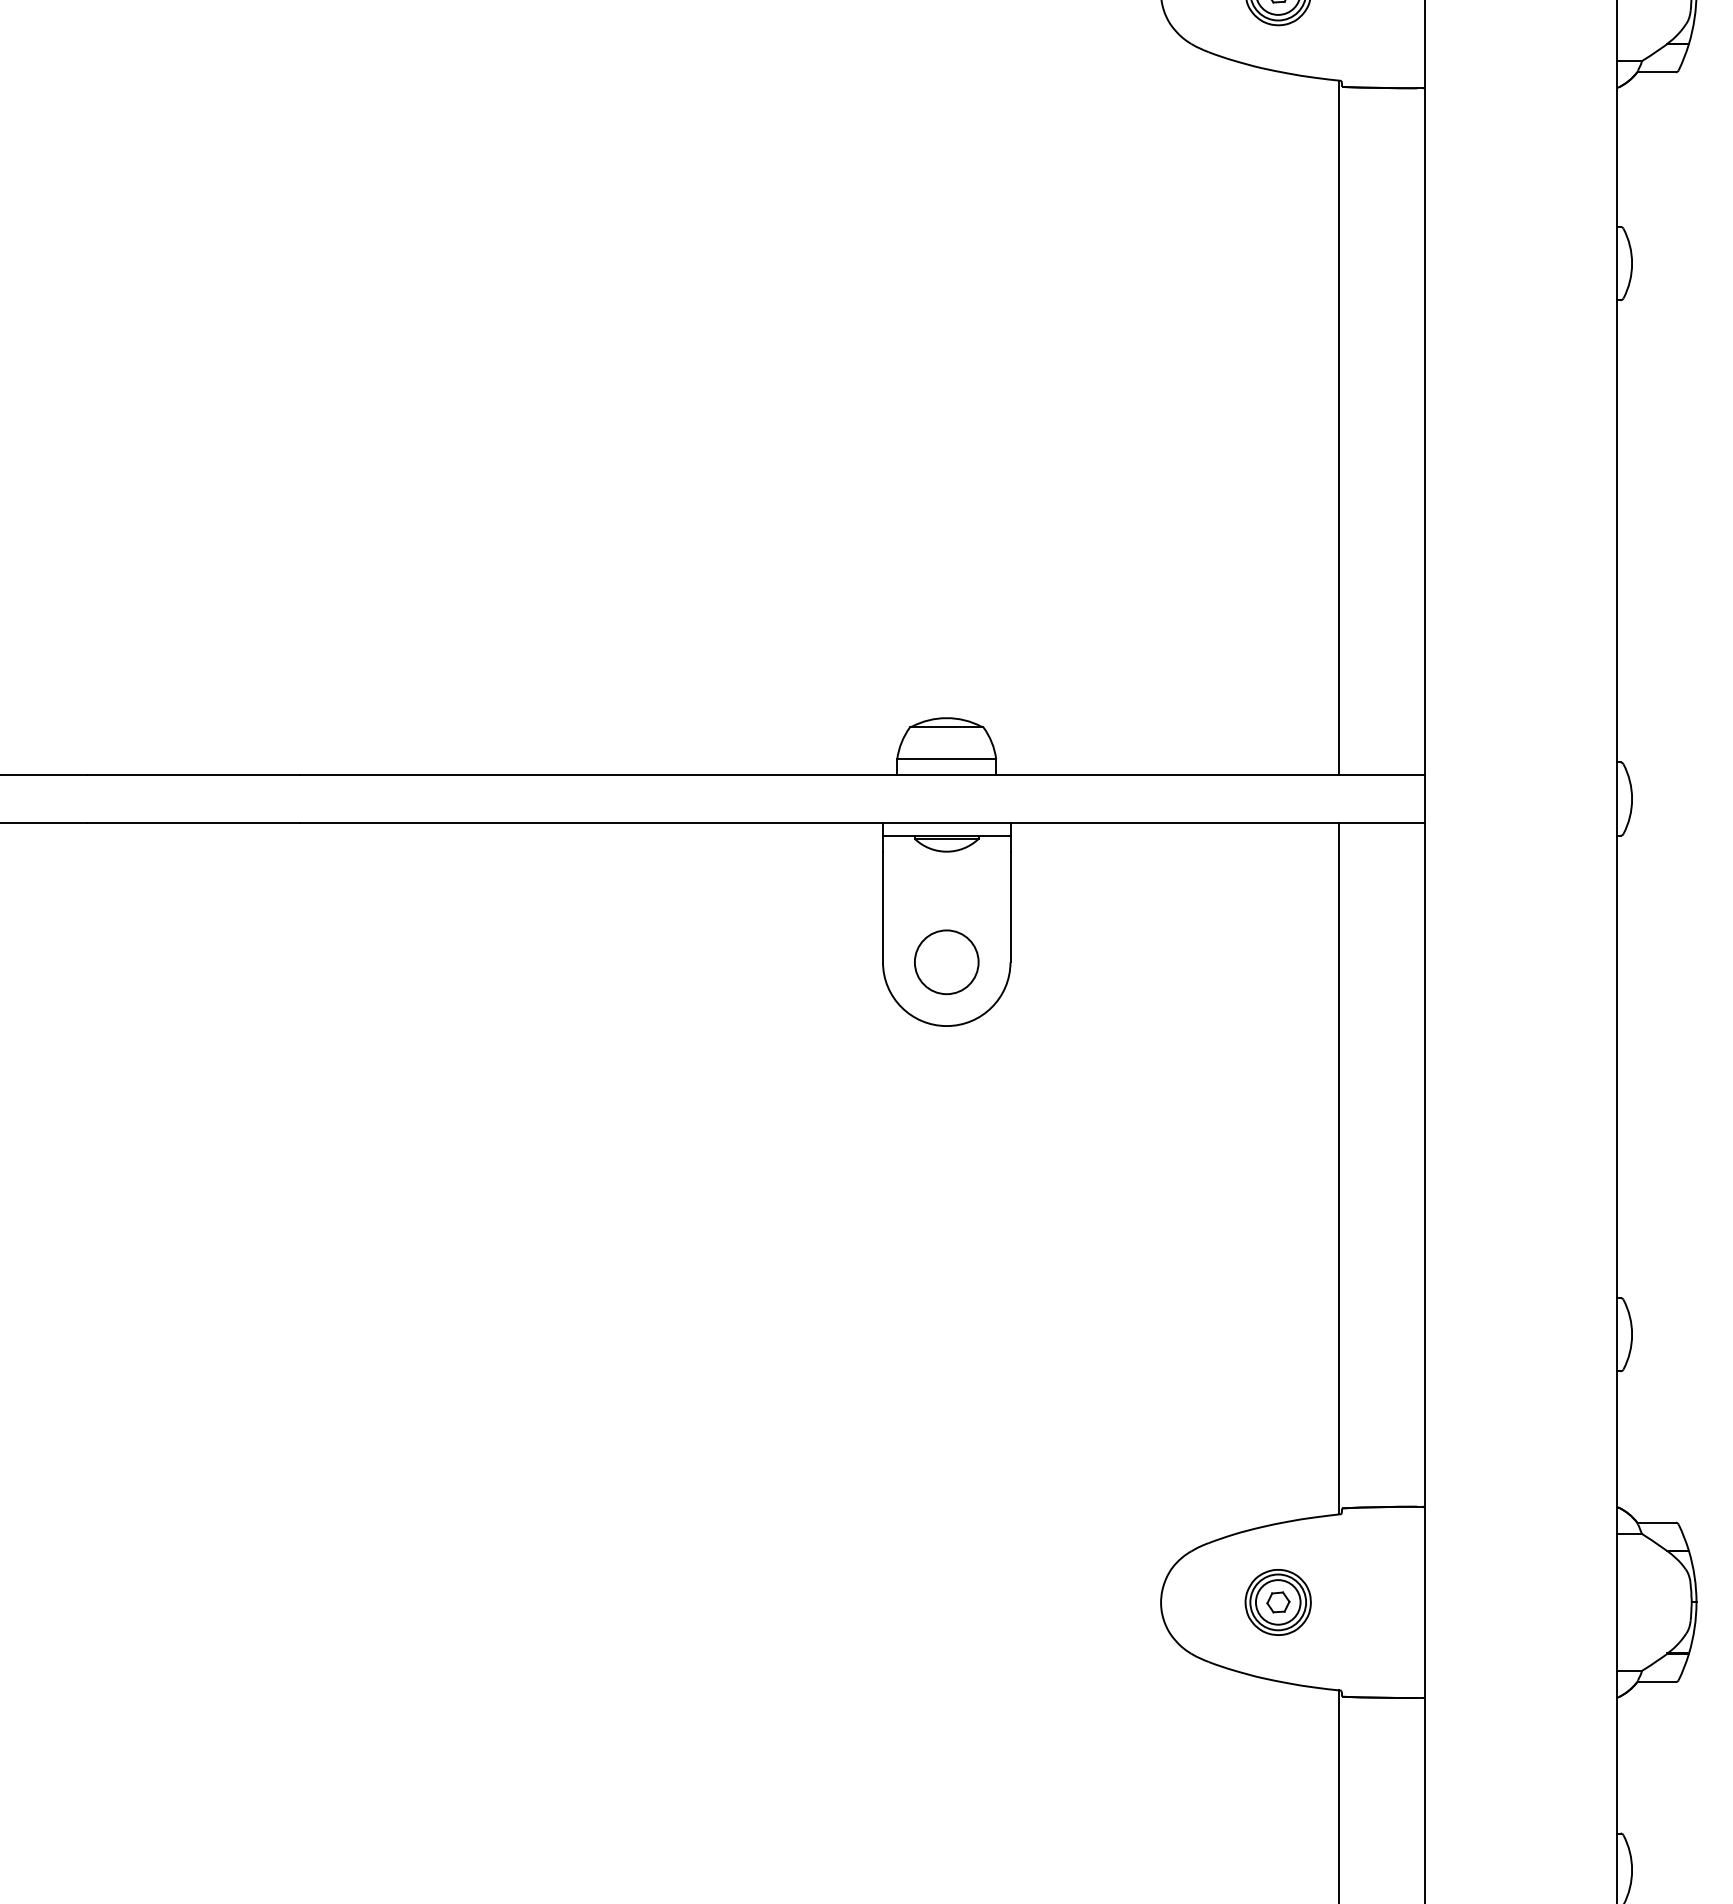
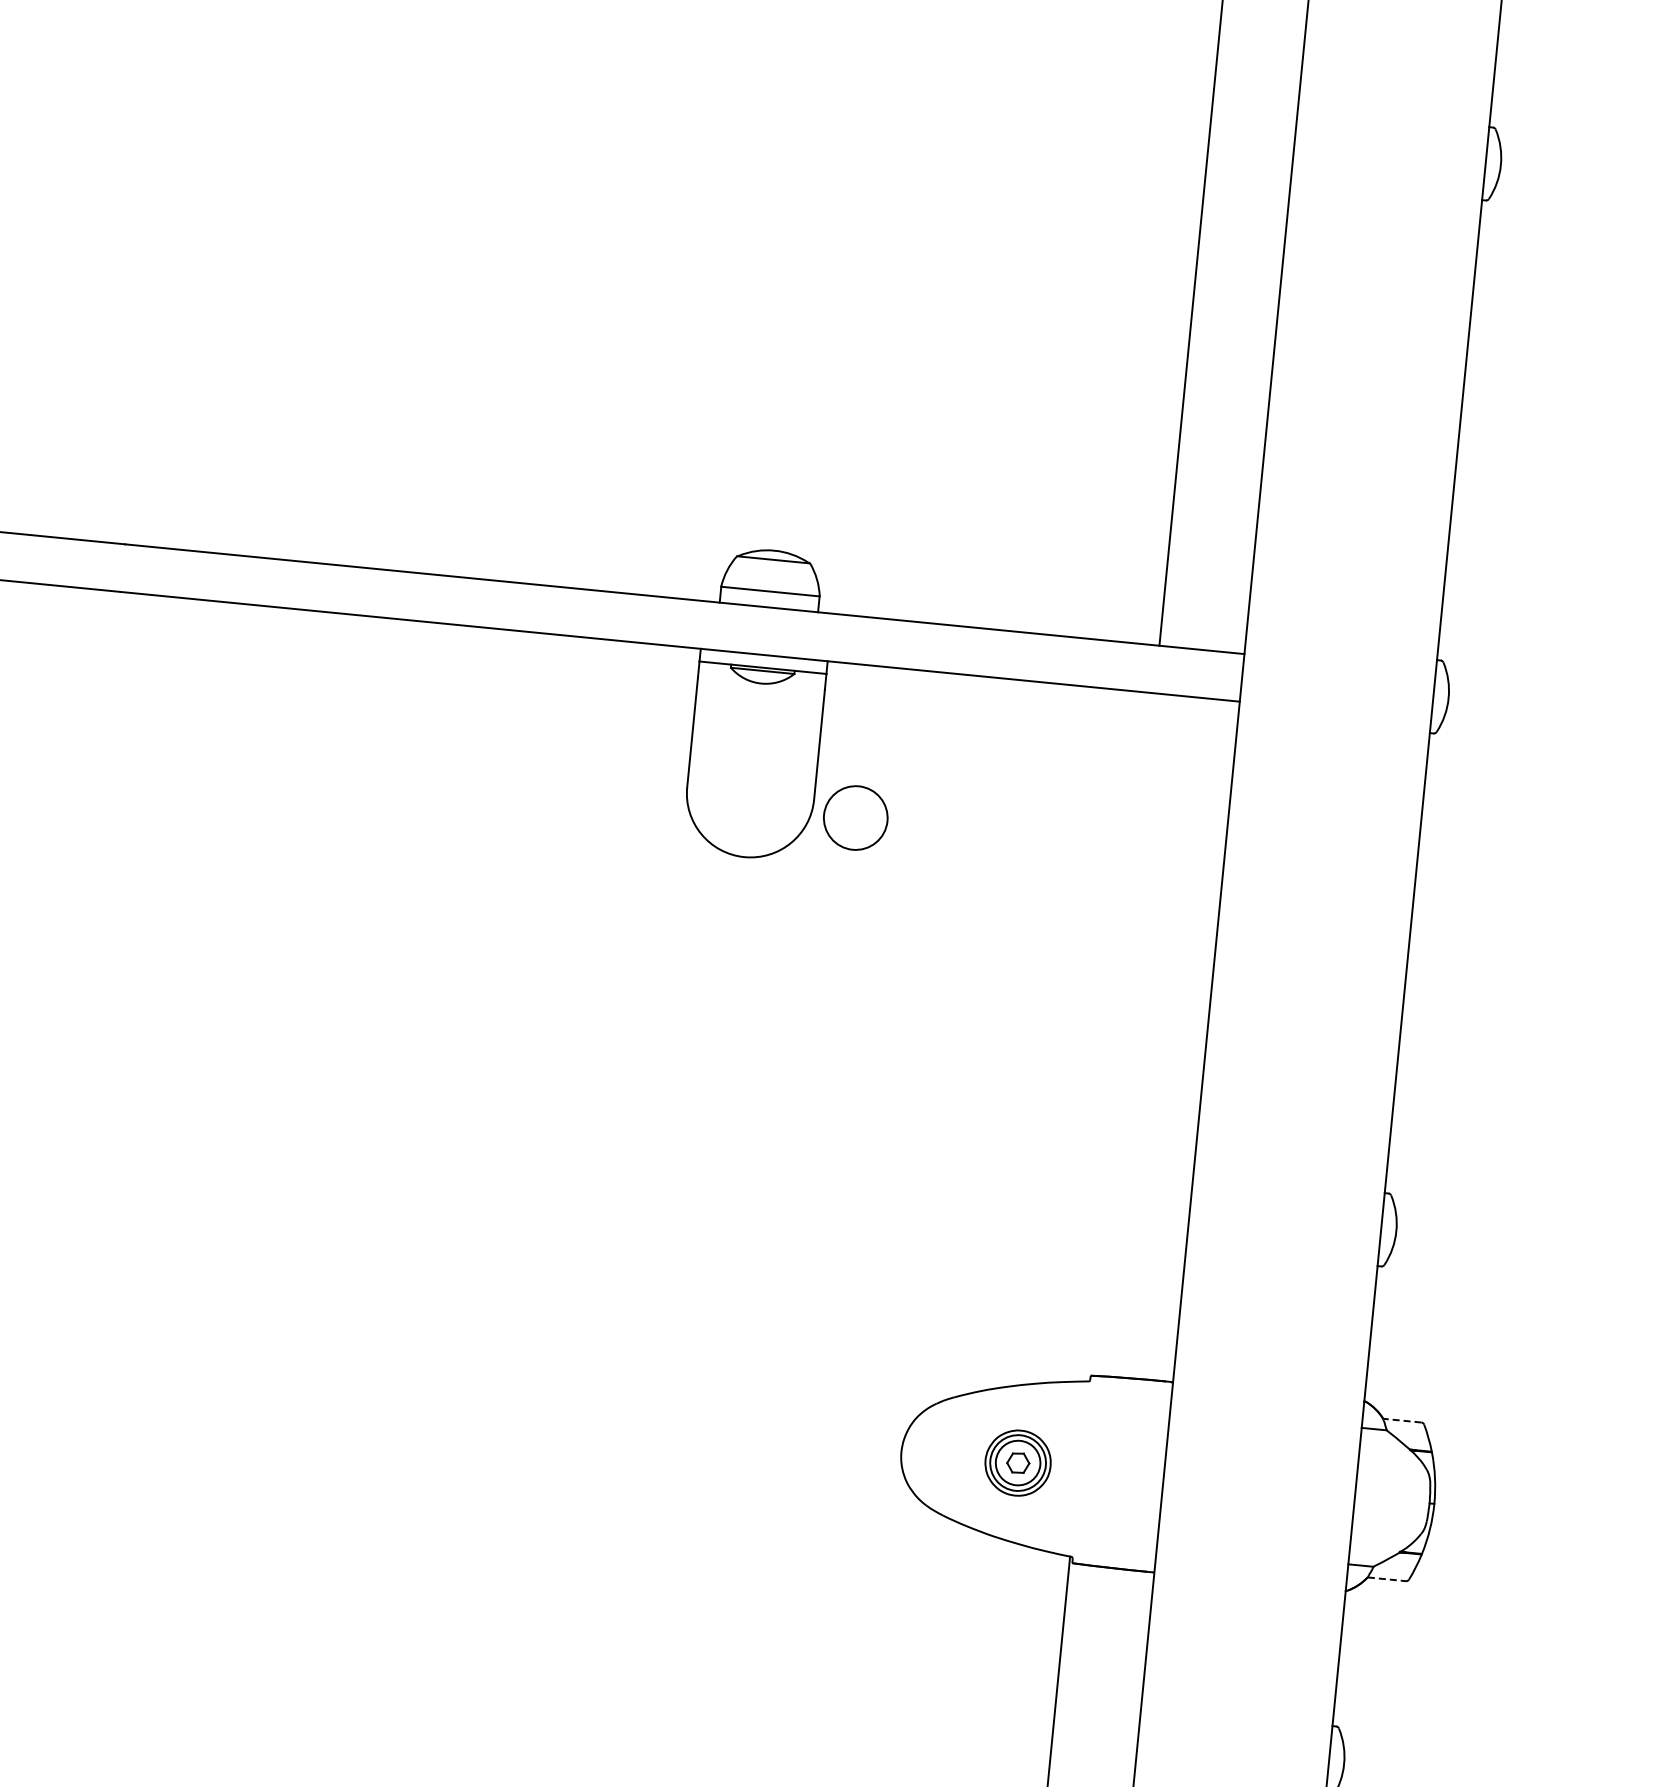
circle: (946, 962) -> (855, 818), moved
line: (1339, 1168) -> (1121, 1037), removed
line: (1656, 1522) -> (1402, 1420), solid -> dashed
line: (1657, 1682) -> (1387, 1579), solid -> dashed

